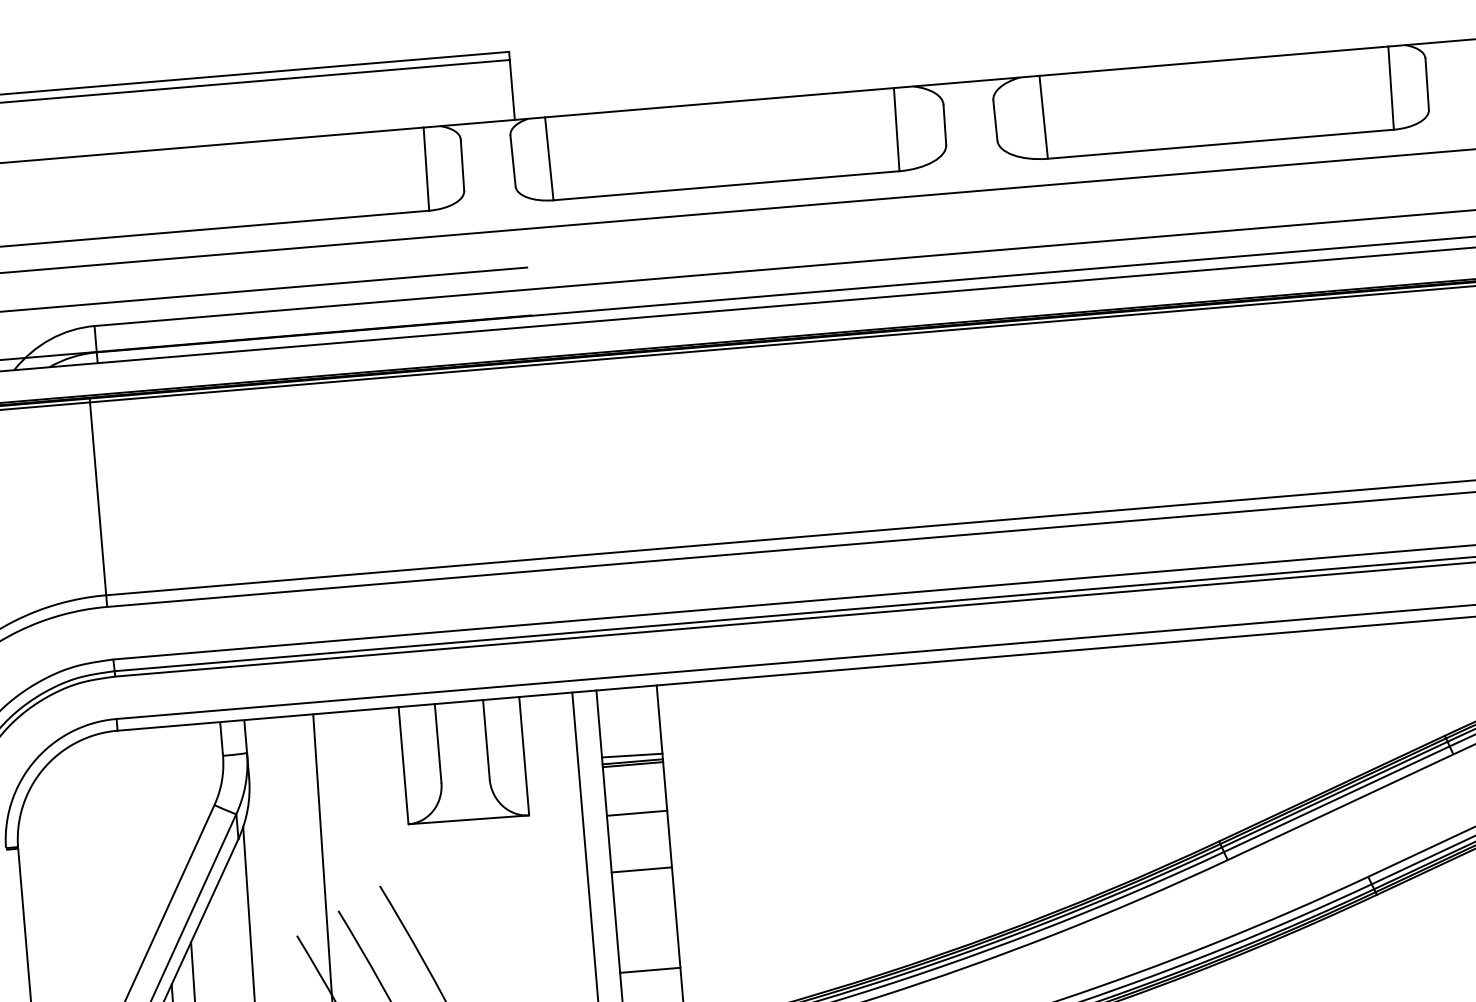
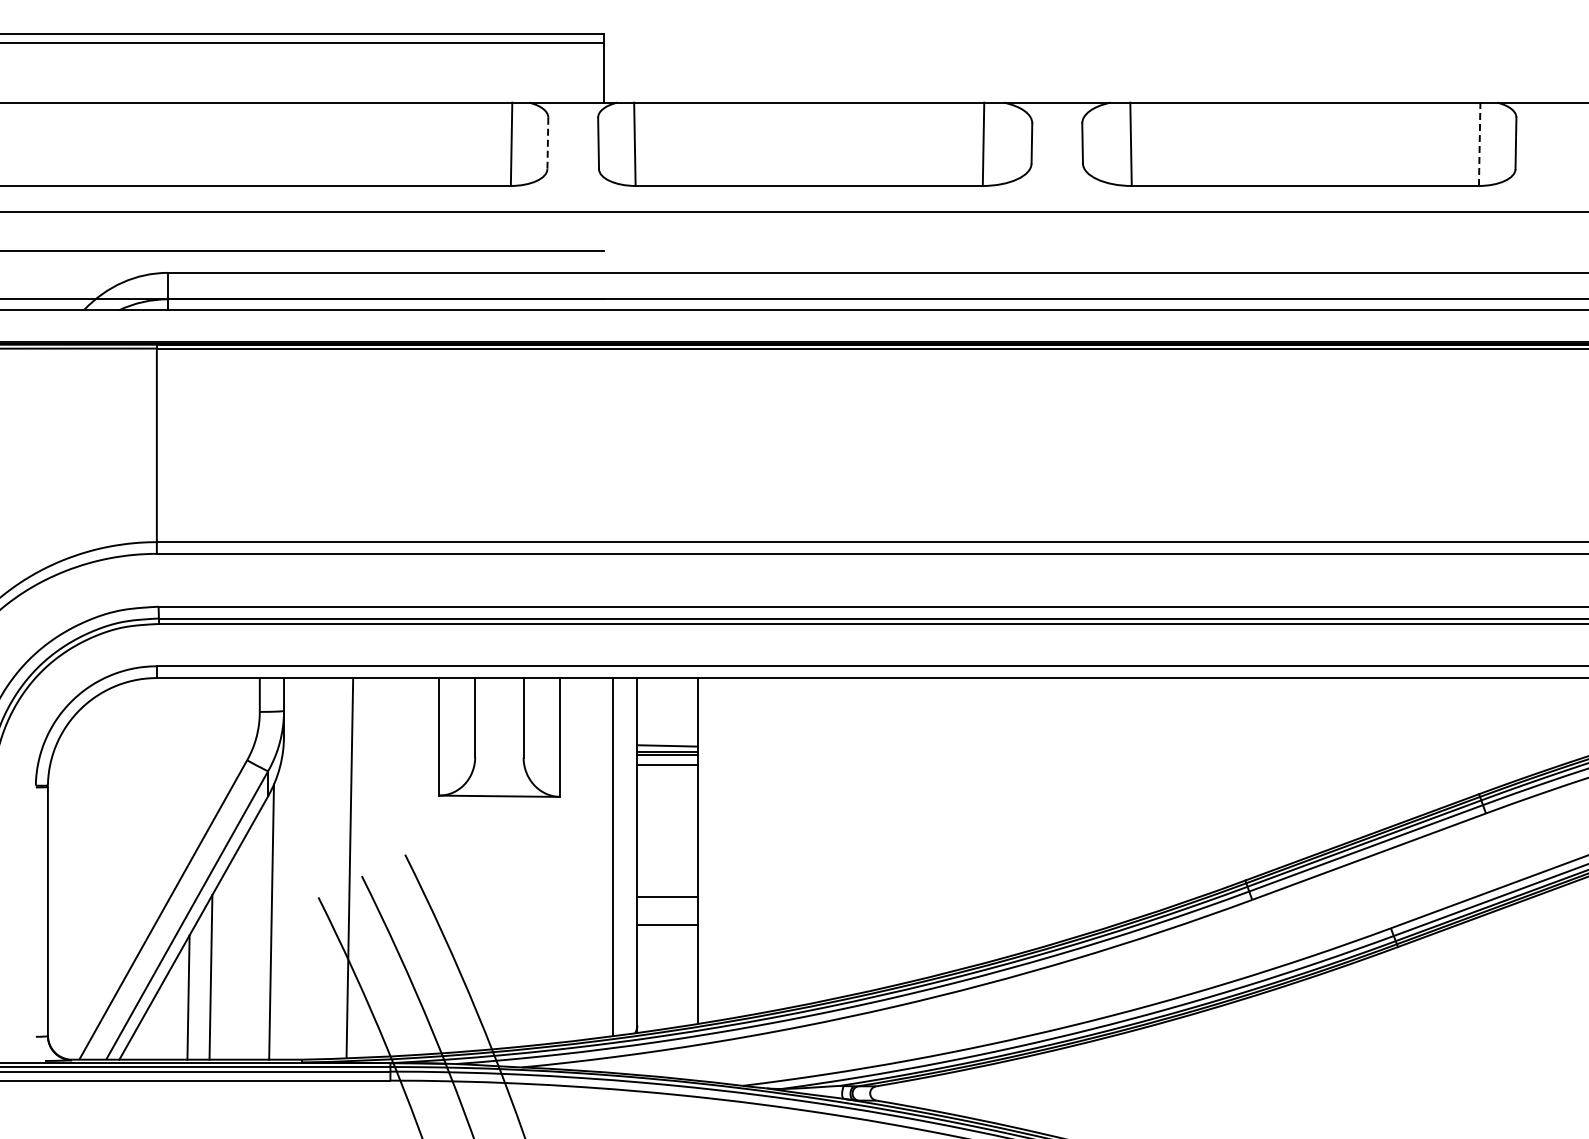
line: (1390, 88) -> (1479, 144), solid -> dashed
line: (462, 165) -> (547, 143), solid -> dashed
line: (636, 812) -> (667, 764), moved
line: (641, 869) -> (667, 896), moved
line: (650, 970) -> (667, 925), moved

